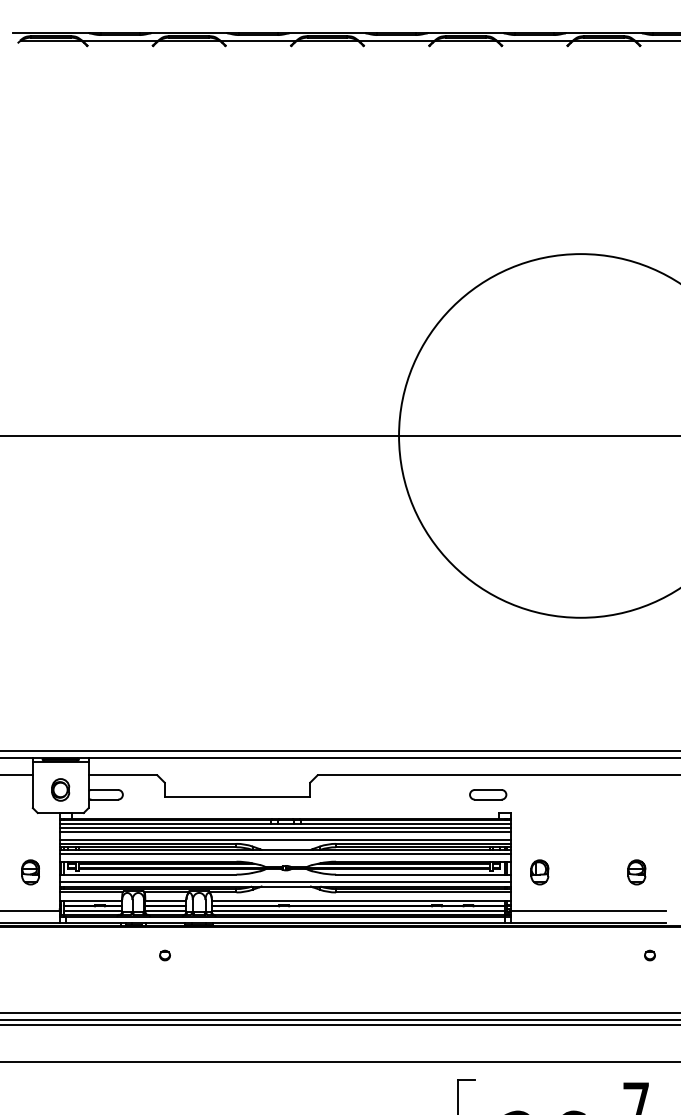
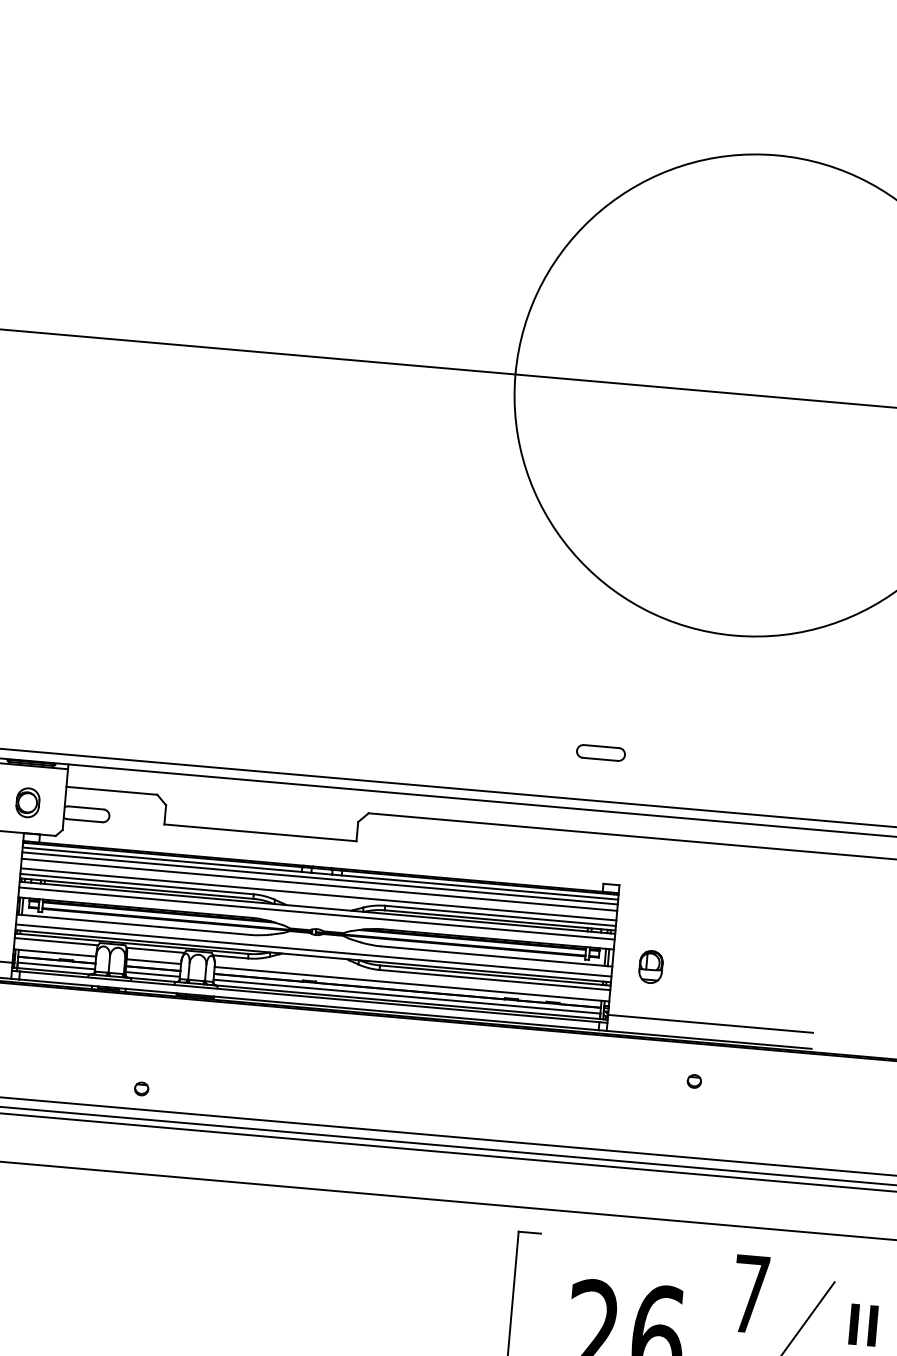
part: (488, 794) -> (601, 752), moved
part: (636, 872) -> (778, 978), removed
part: (164, 955) -> (140, 1088), moved
part: (649, 955) -> (693, 1081), moved

